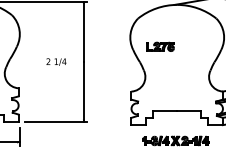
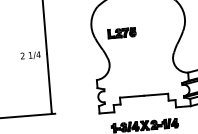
text: (56, 61) -> (30, 55), moved

